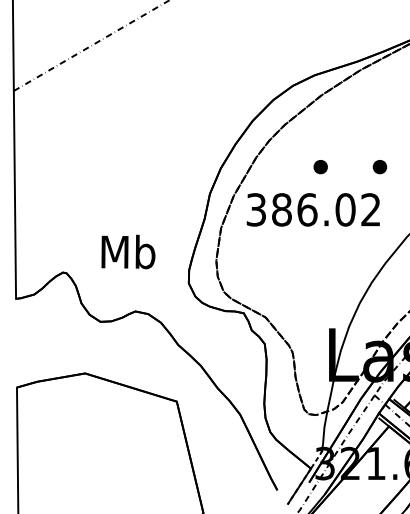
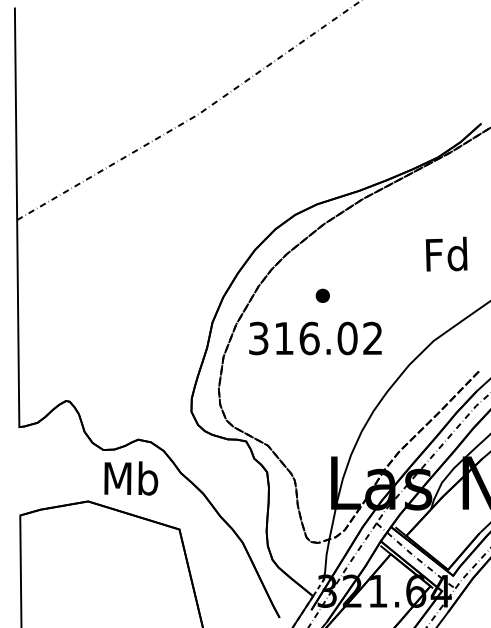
part: (379, 166) -> (381, 295), removed
text: (282, 209) -> (284, 338), 386.02 -> 316.02
text: (128, 252) -> (131, 478), moved

